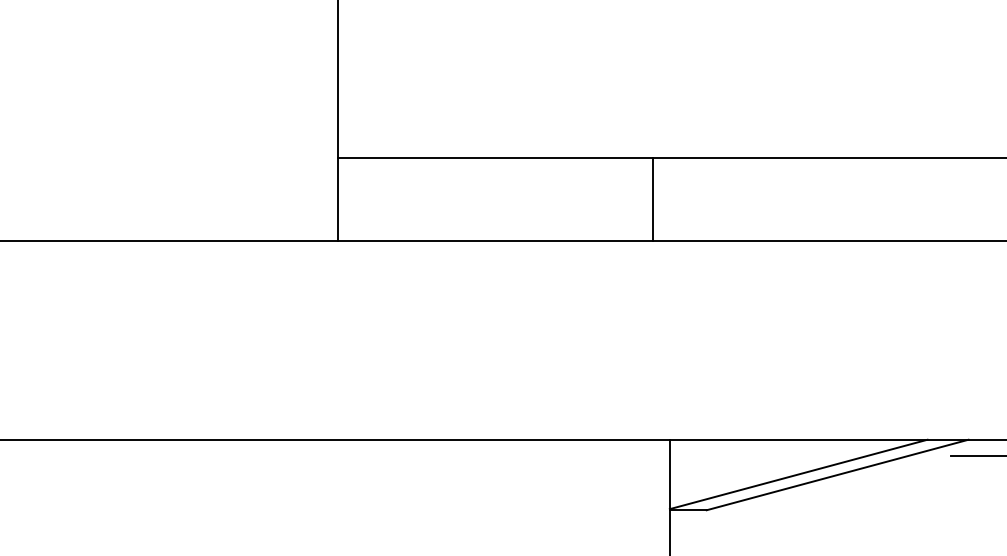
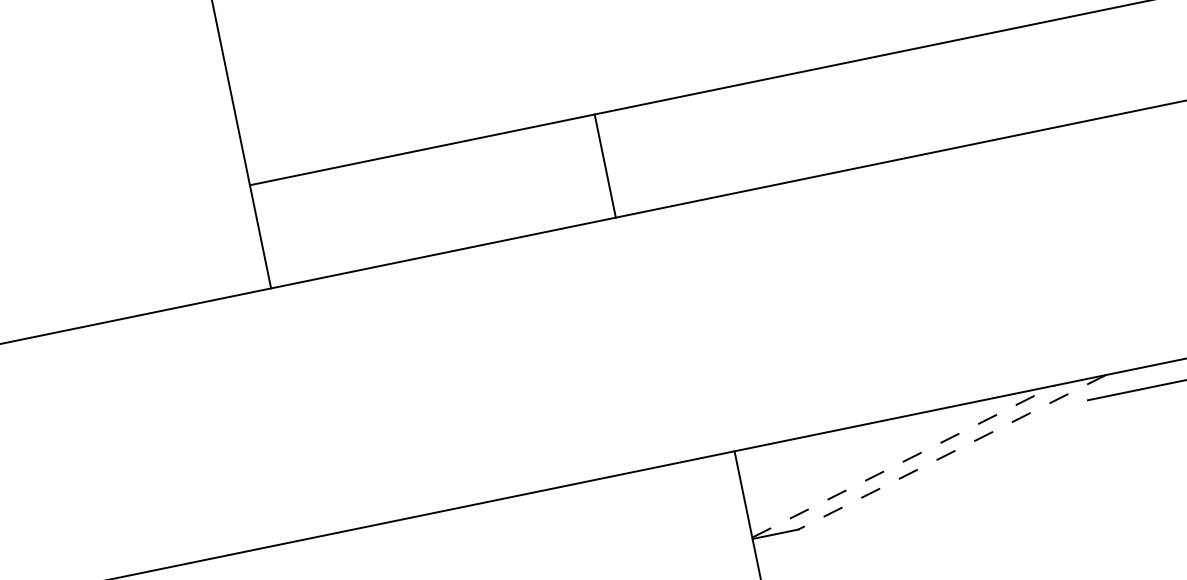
line: (653, 198) -> (605, 165), moved
line: (799, 474) -> (904, 461), solid -> dashed
line: (837, 475) -> (952, 452), solid -> dashed

